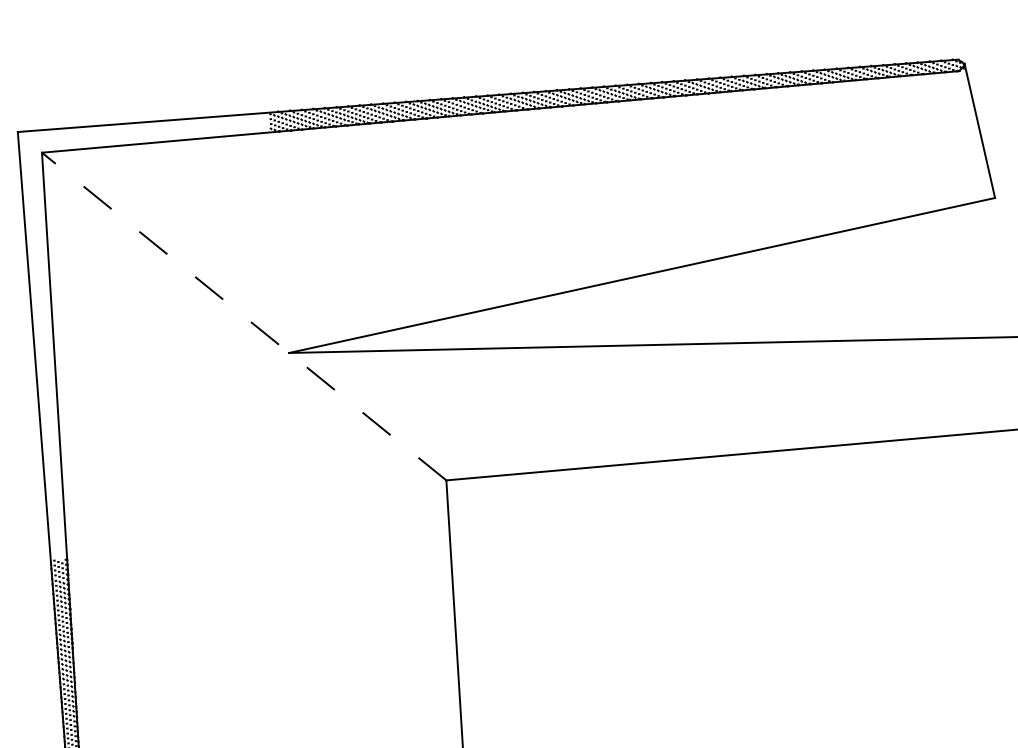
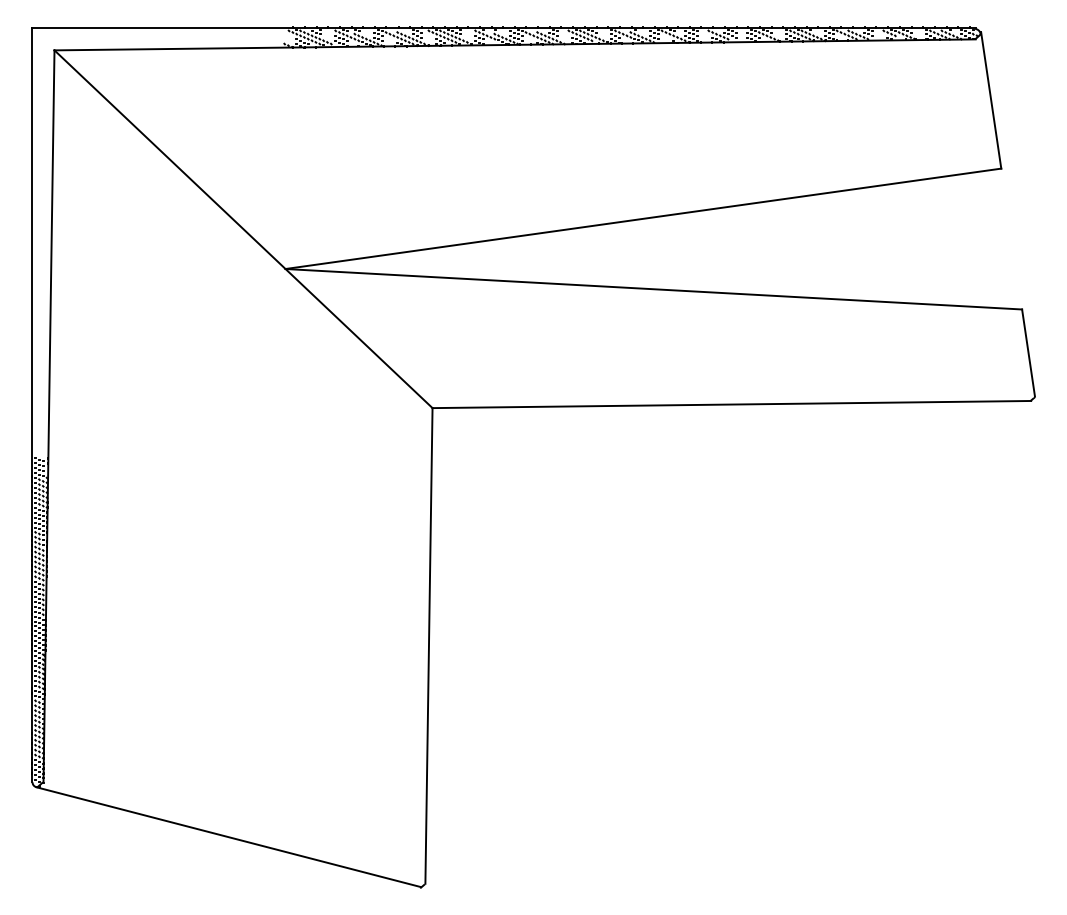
line: (244, 315) -> (243, 228), dashed -> solid

